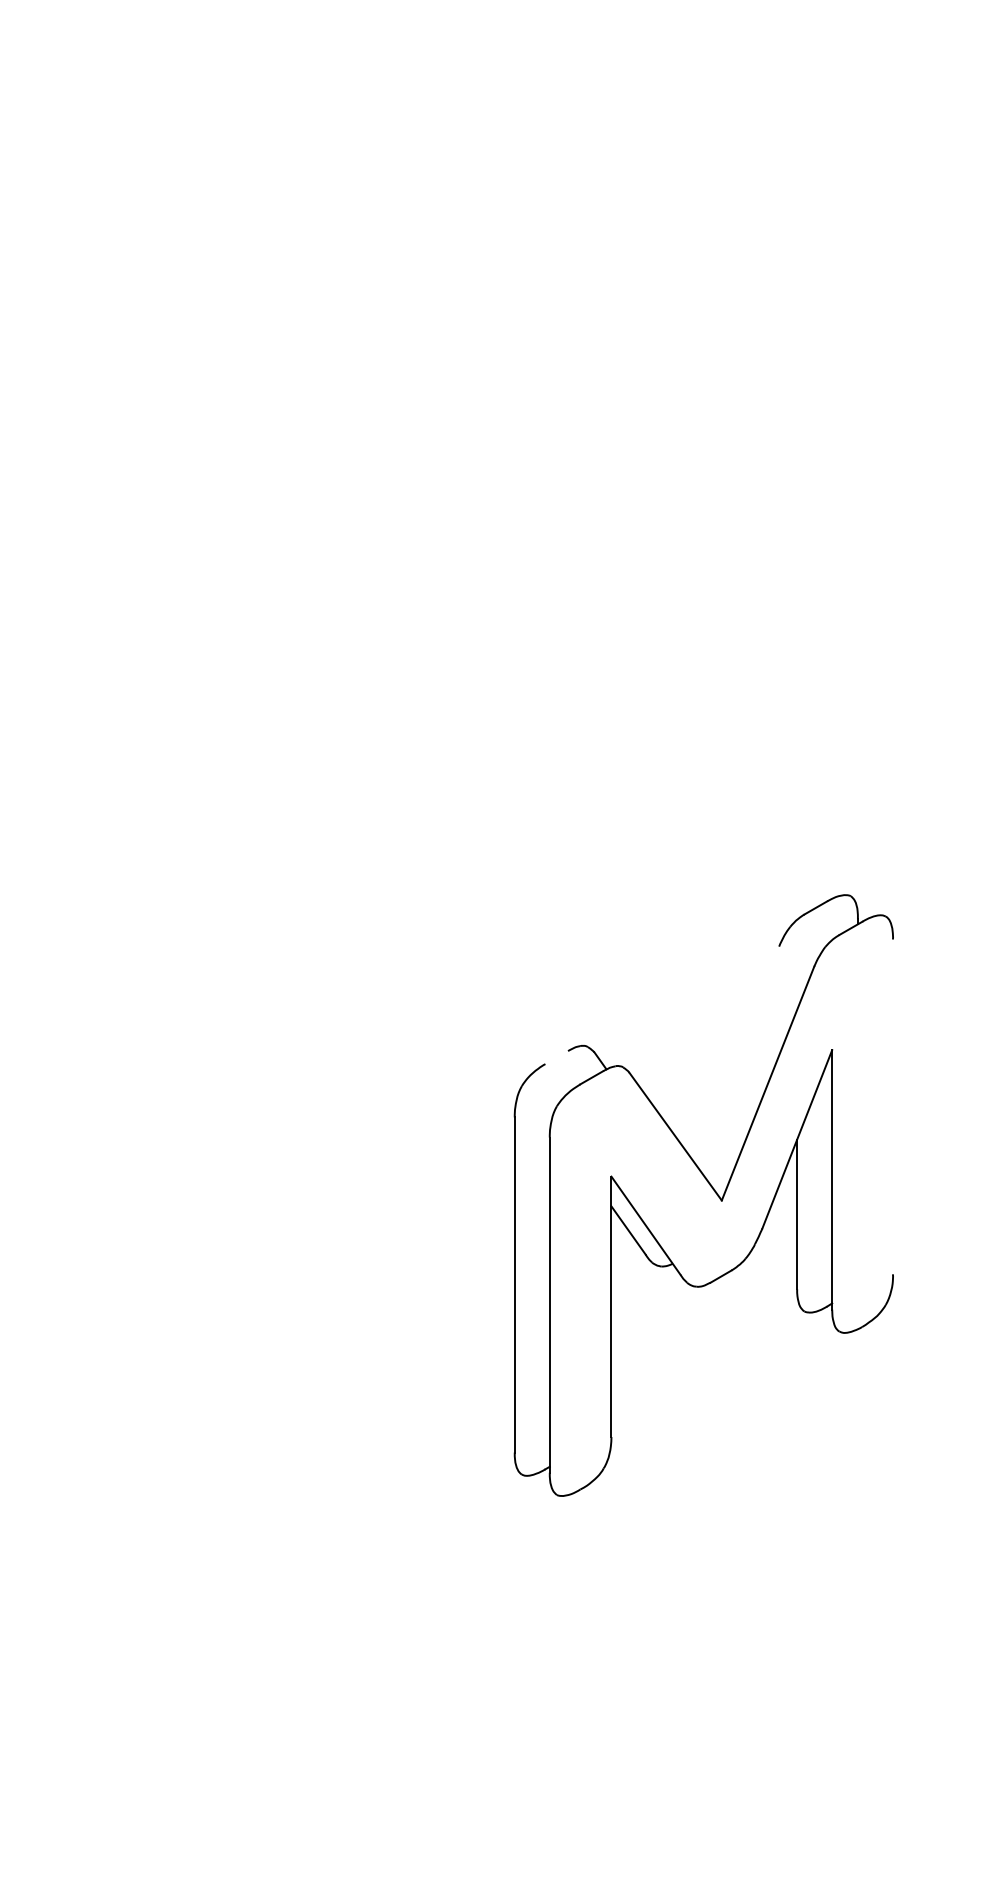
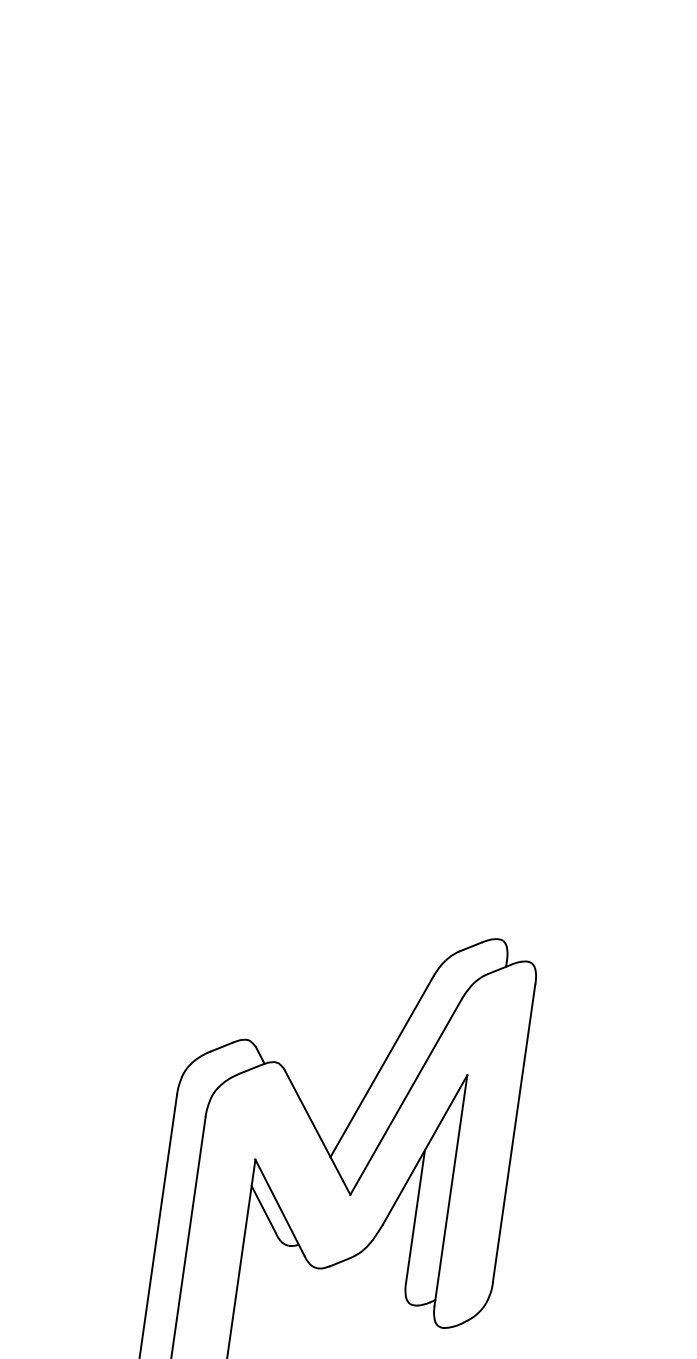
line: (736, 1054) -> (381, 1067), added
line: (556, 1057) -> (221, 1046), added
line: (892, 1106) -> (513, 1132), added

